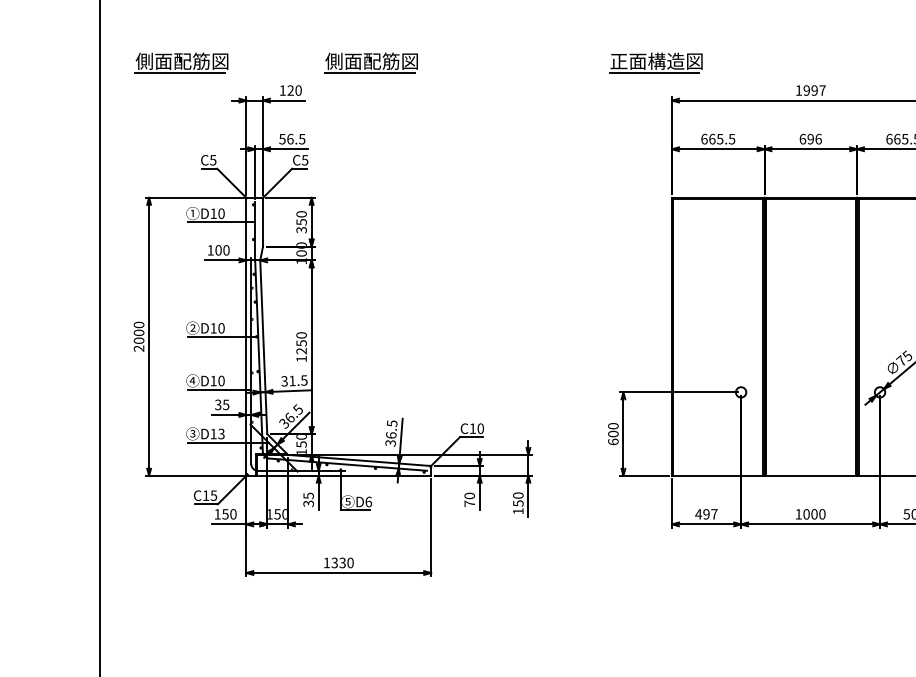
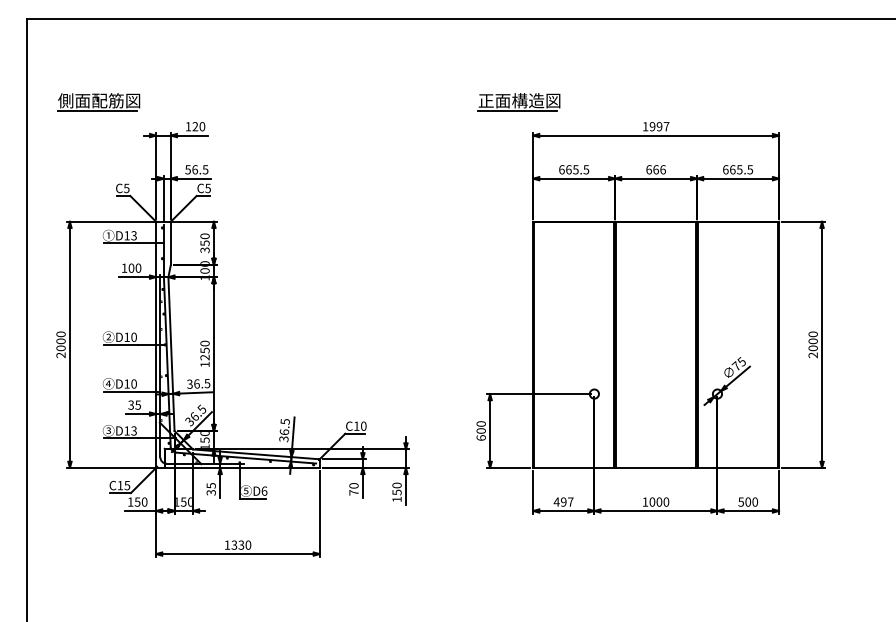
part: (370, 63) -> (266, 102), removed
text: (810, 138) -> (655, 169), 696 -> 666
text: (220, 213) -> (133, 235), D10 -> D13
text: (291, 380) -> (196, 383), 31.5 -> 36.5

